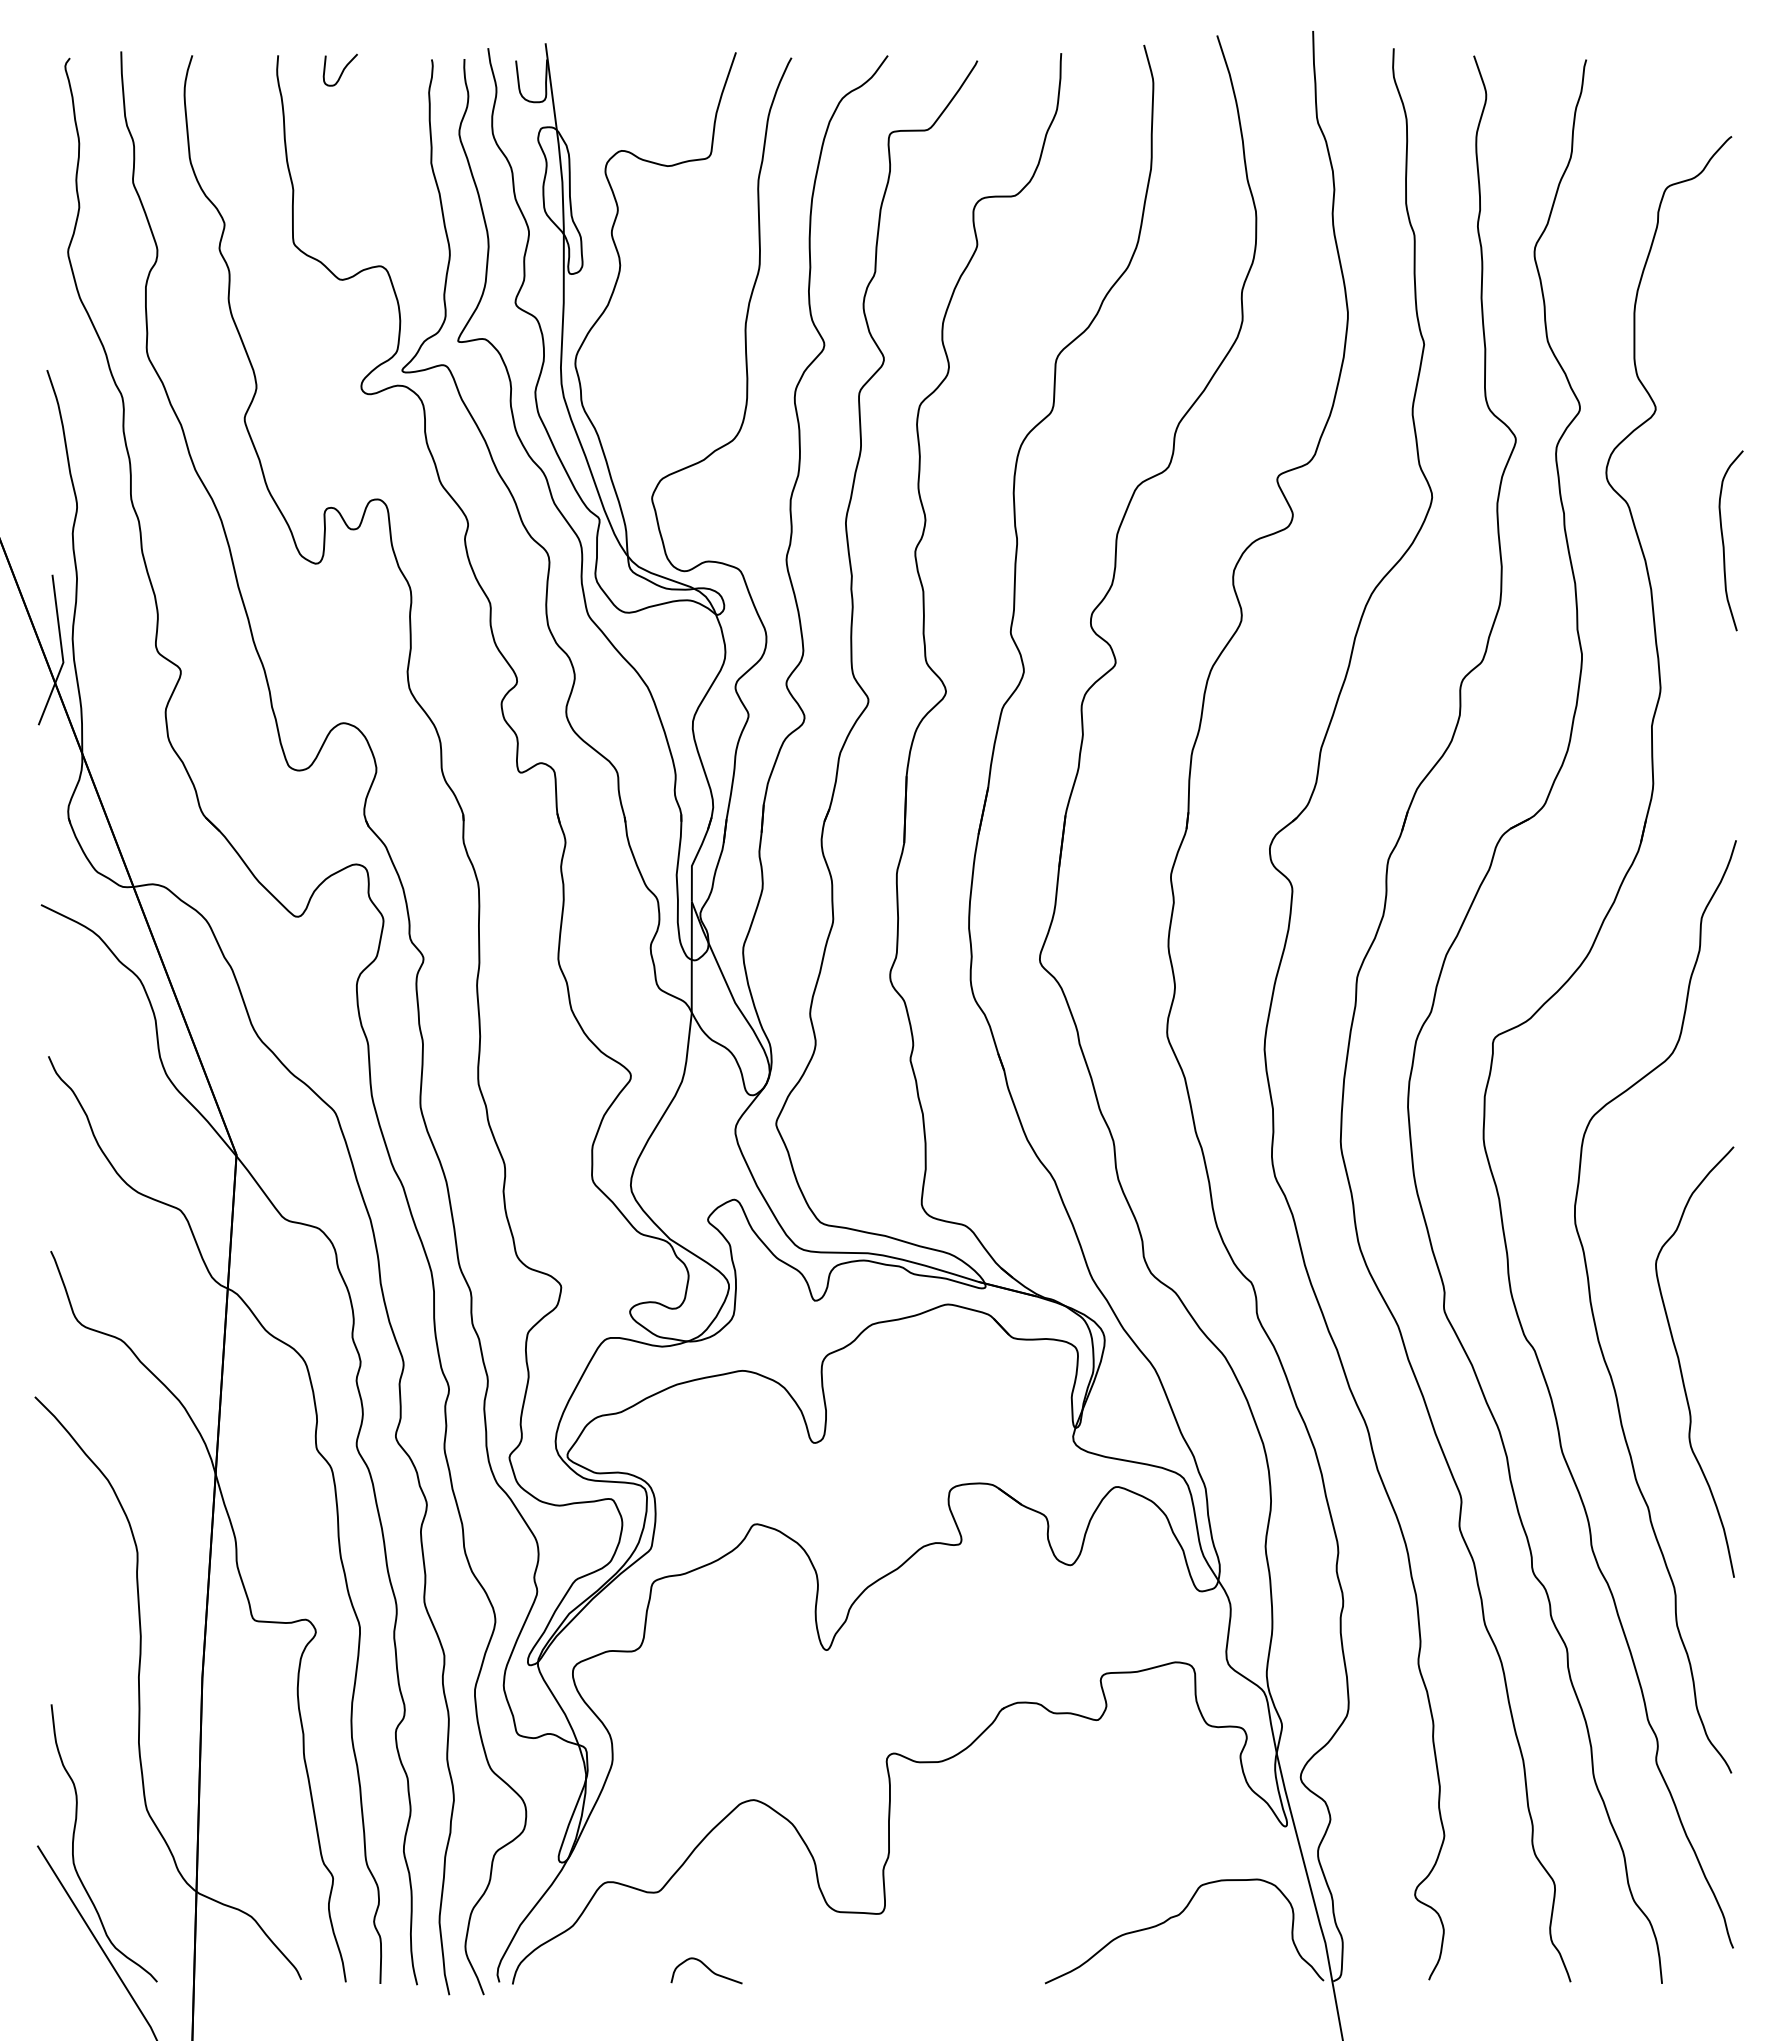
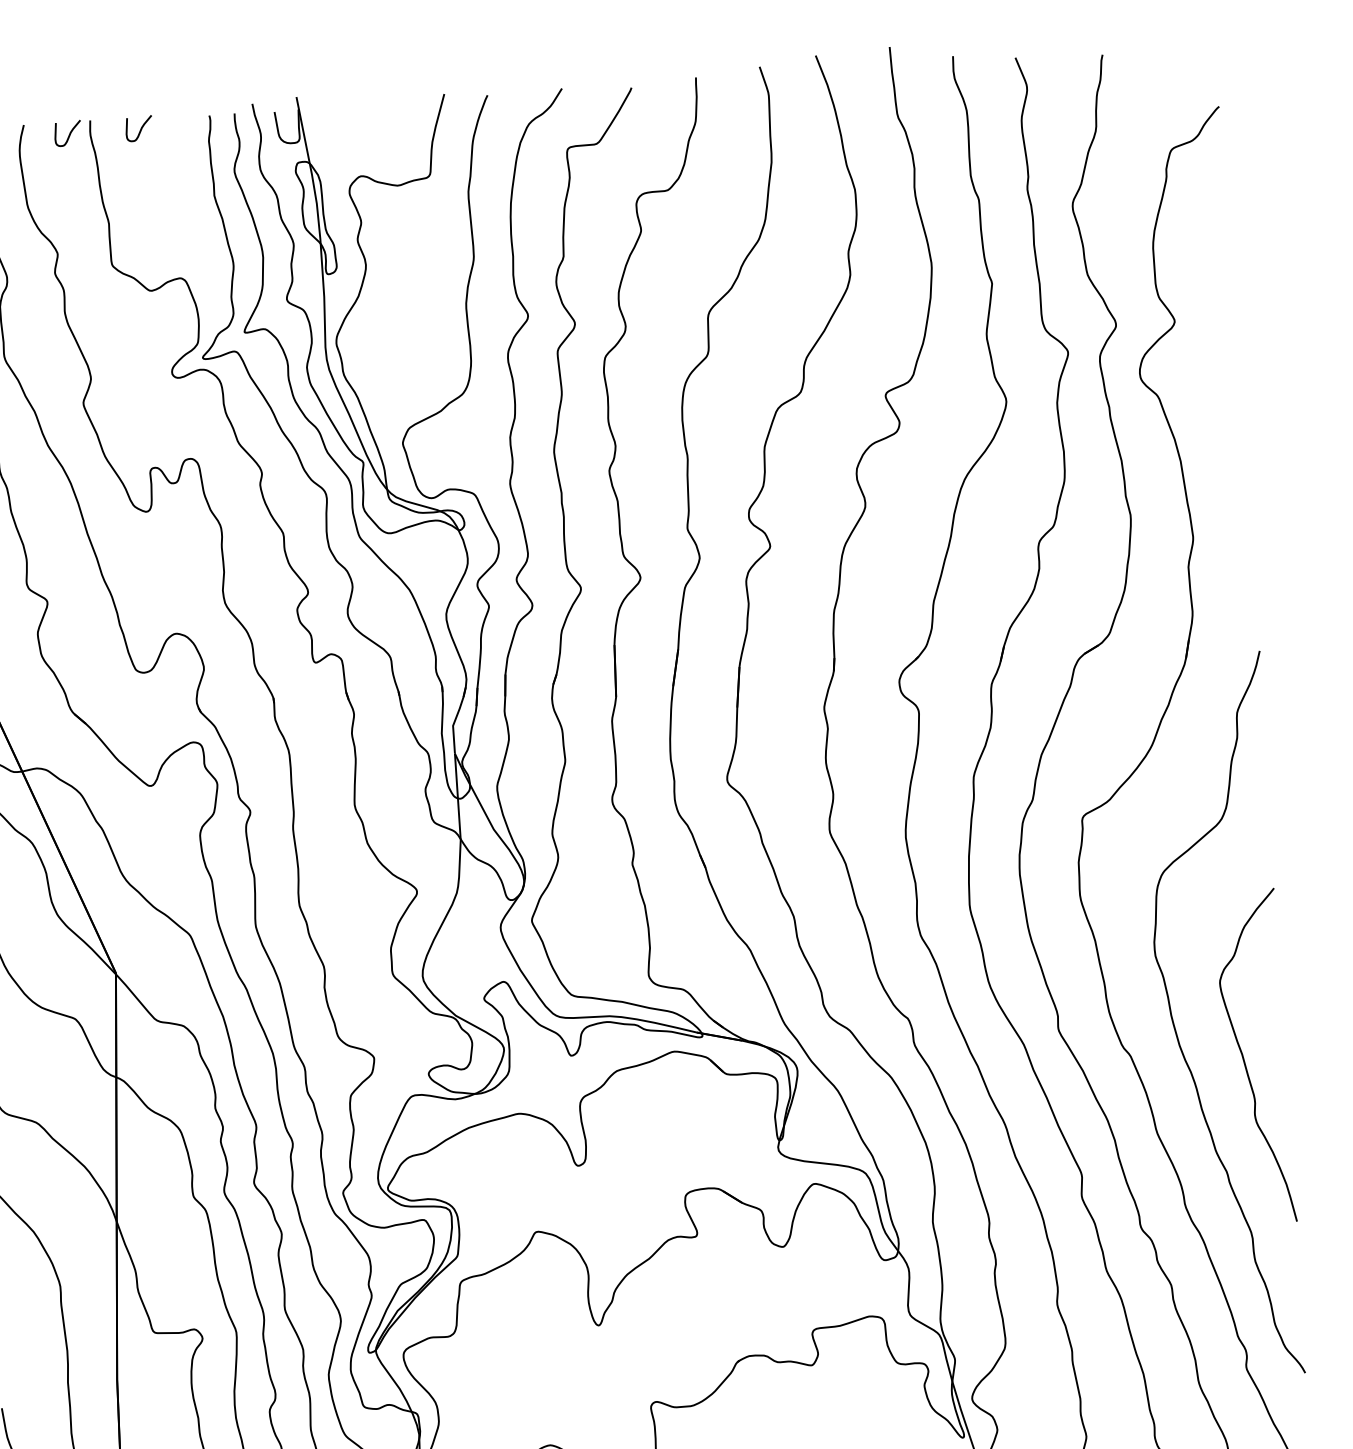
curve: (249, 71) -> (68, 134), added
curve: (1724, 543) -> (1235, 421), removed

